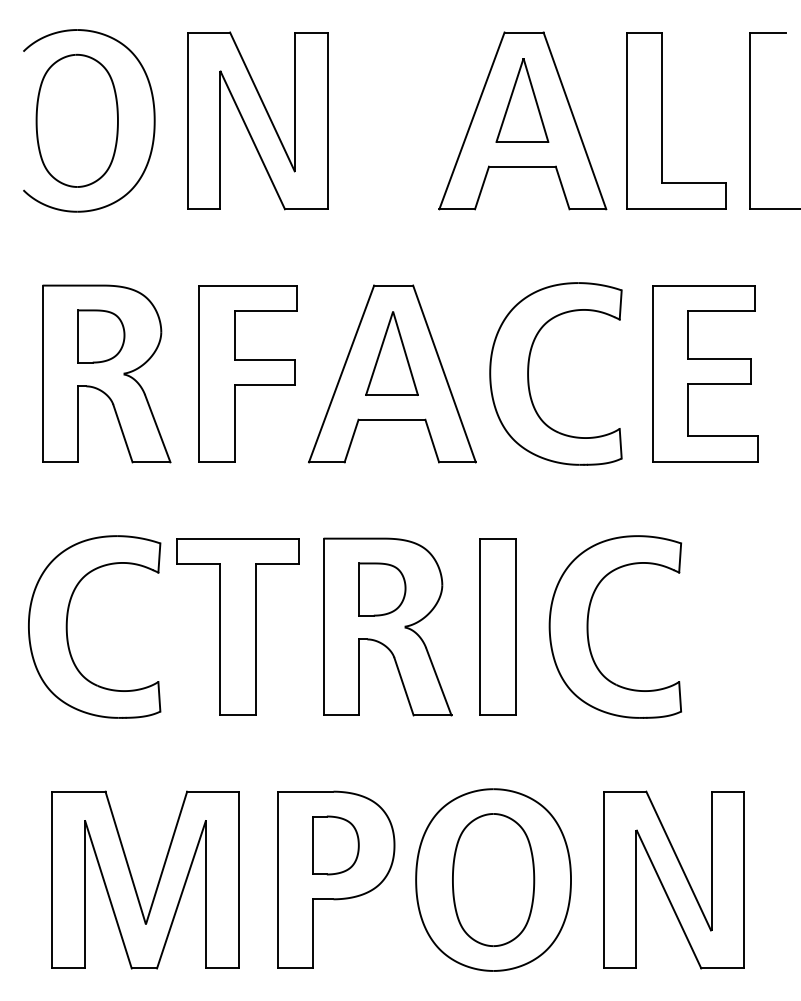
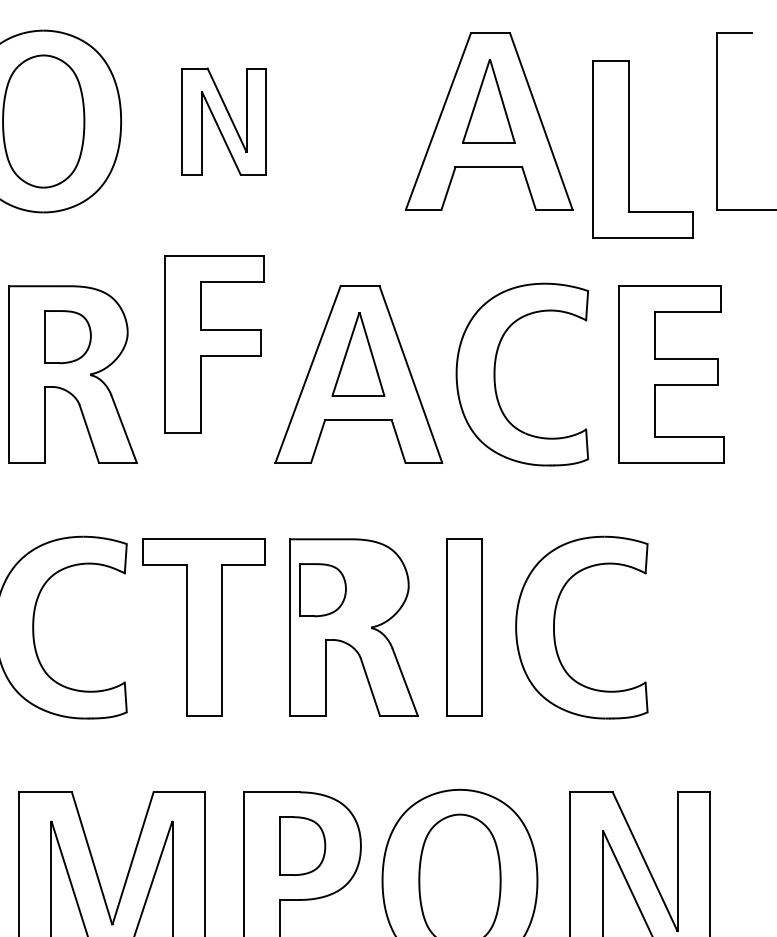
part: (257, 120) -> (223, 121), size x0.6
part: (662, 120) -> (628, 149), moved
part: (247, 373) -> (213, 344), moved
part: (382, 589) -> (322, 590), moved

